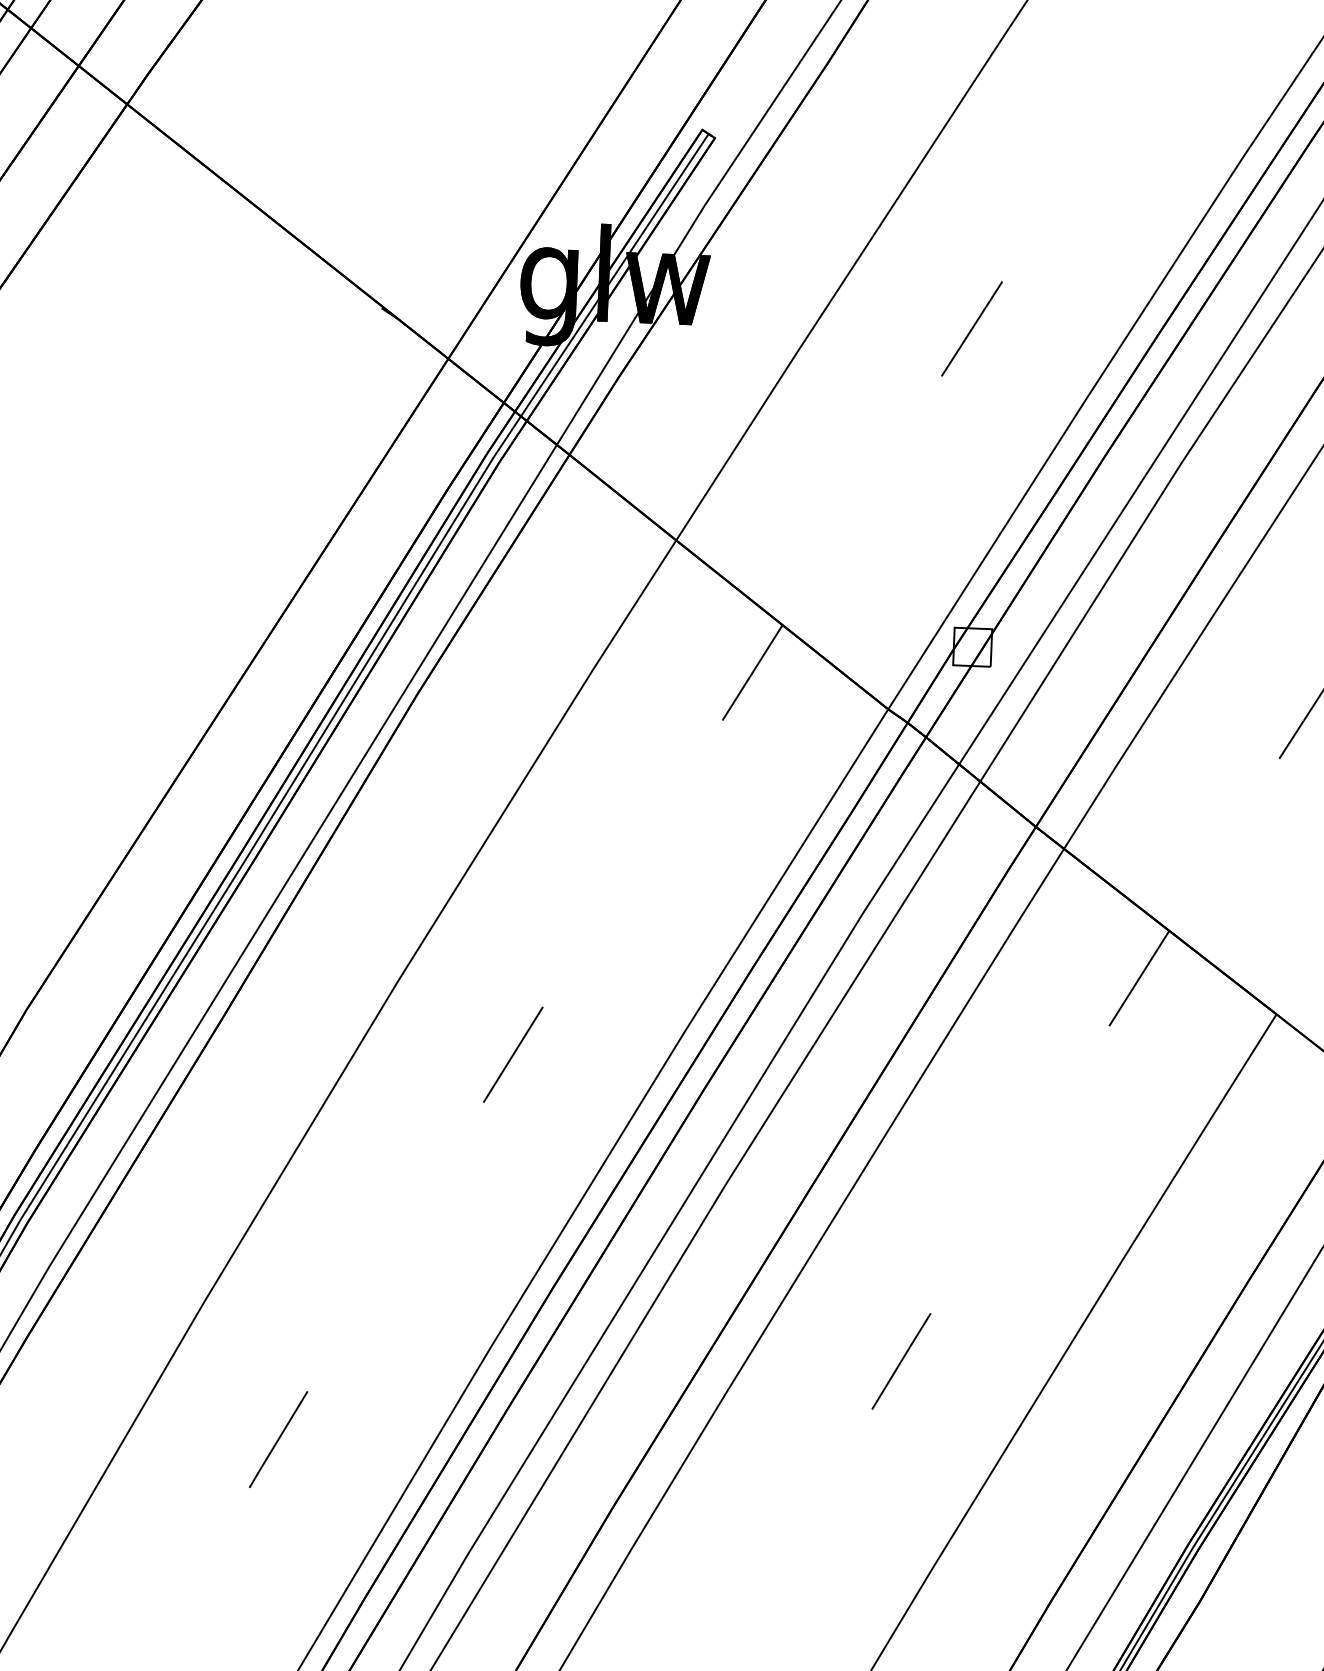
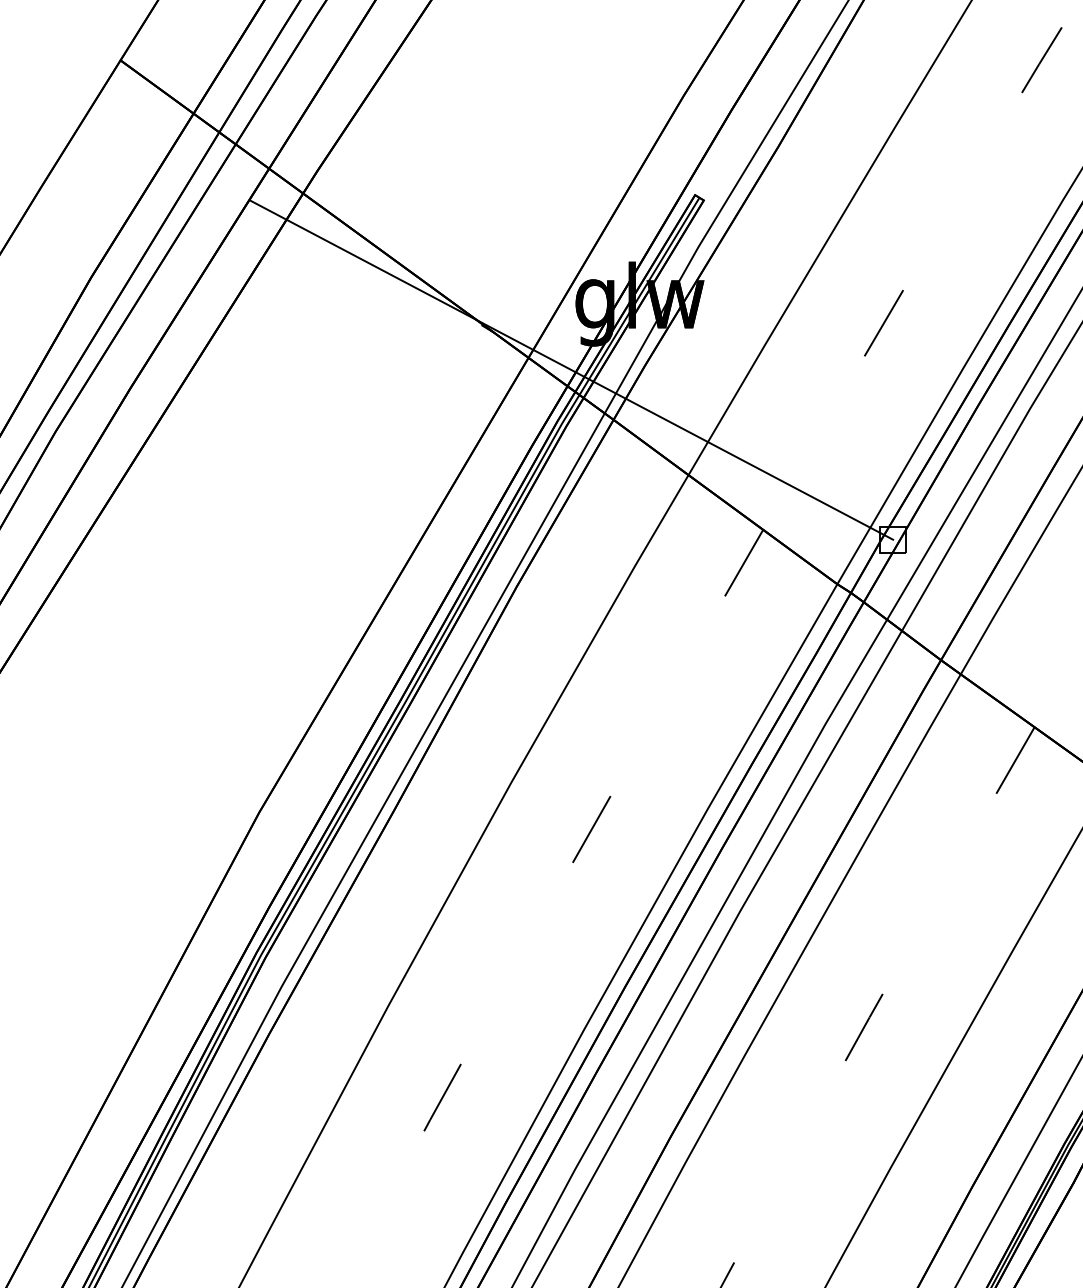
line: (510, 378) -> (571, 369), added

